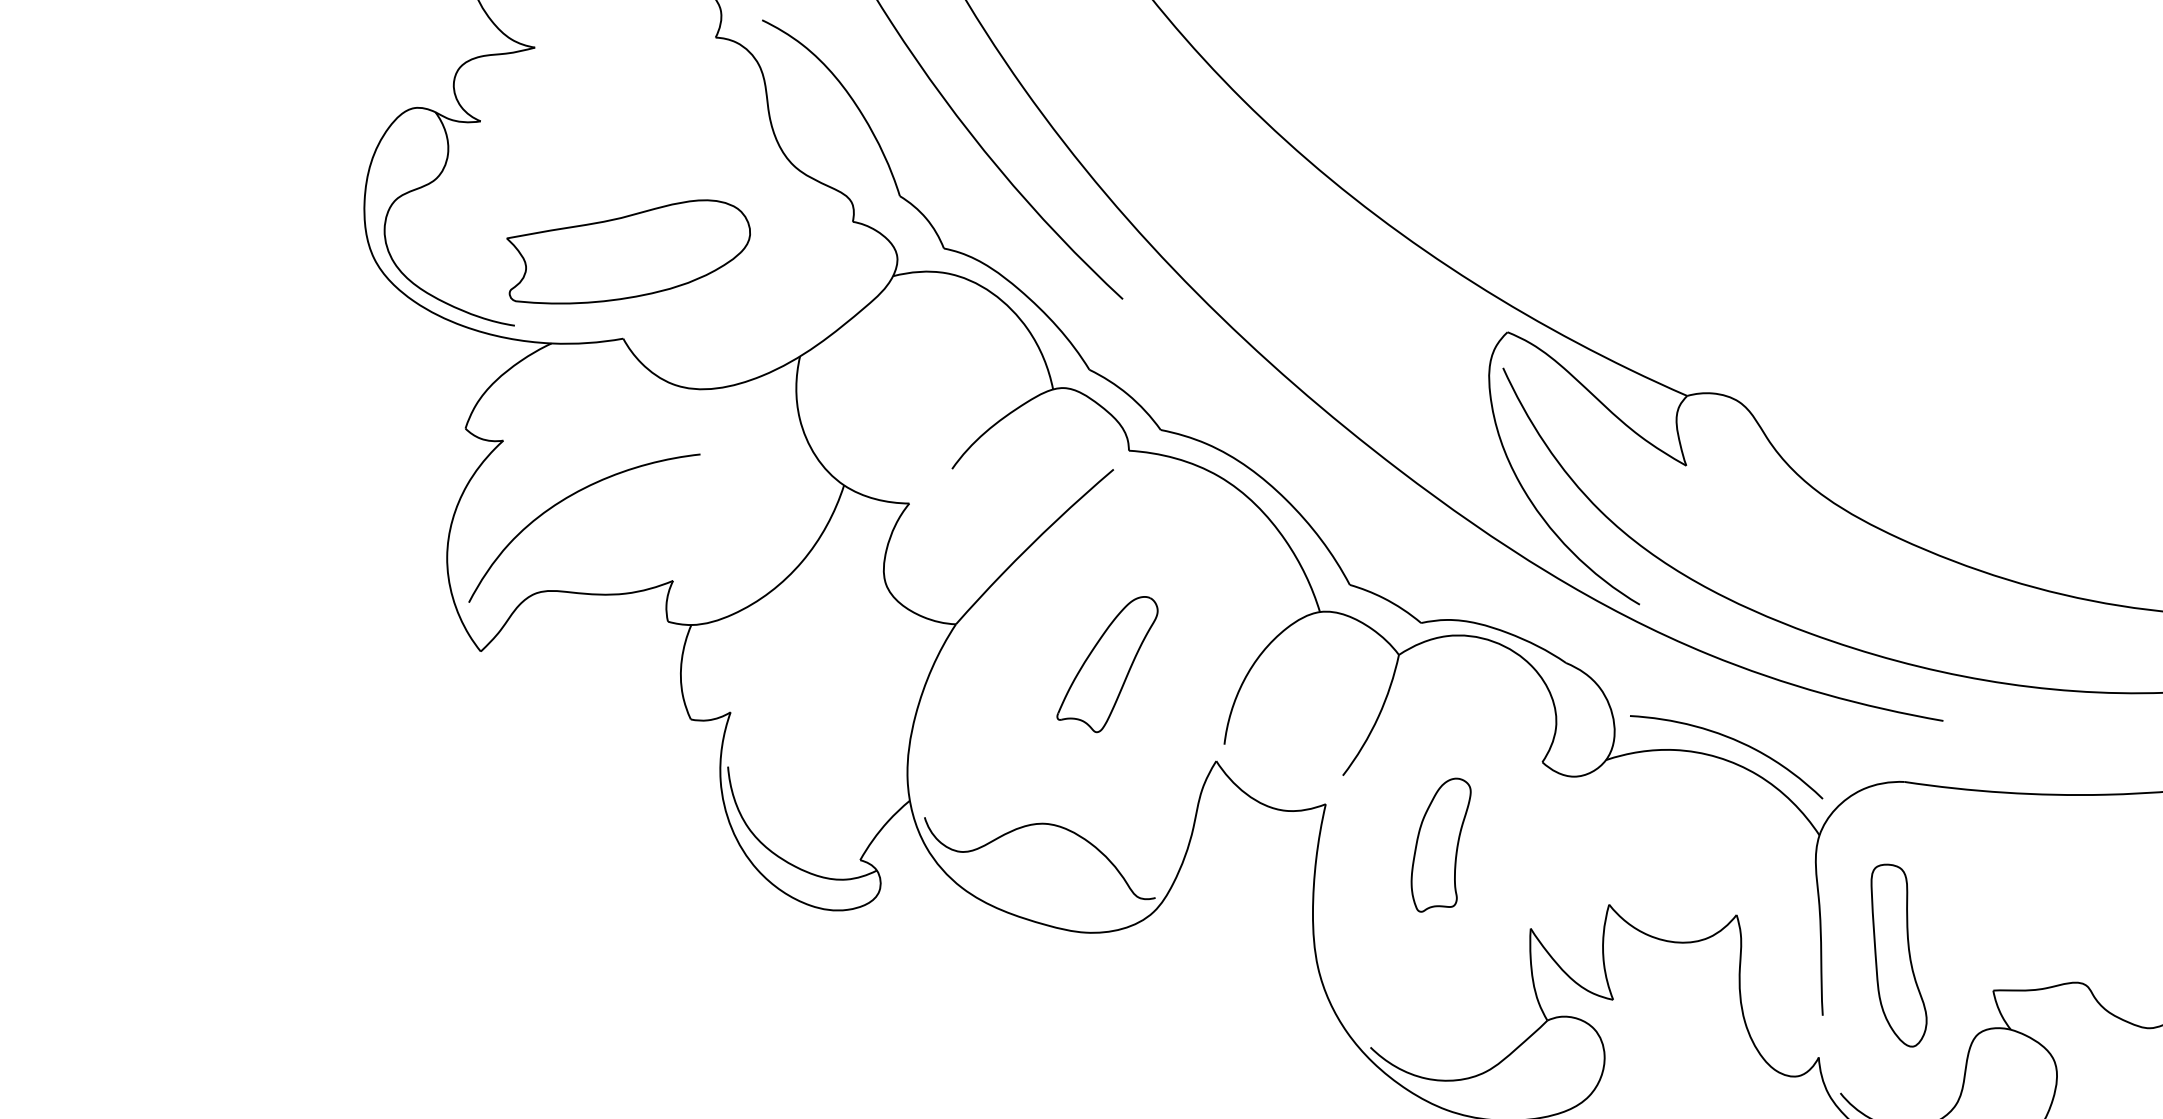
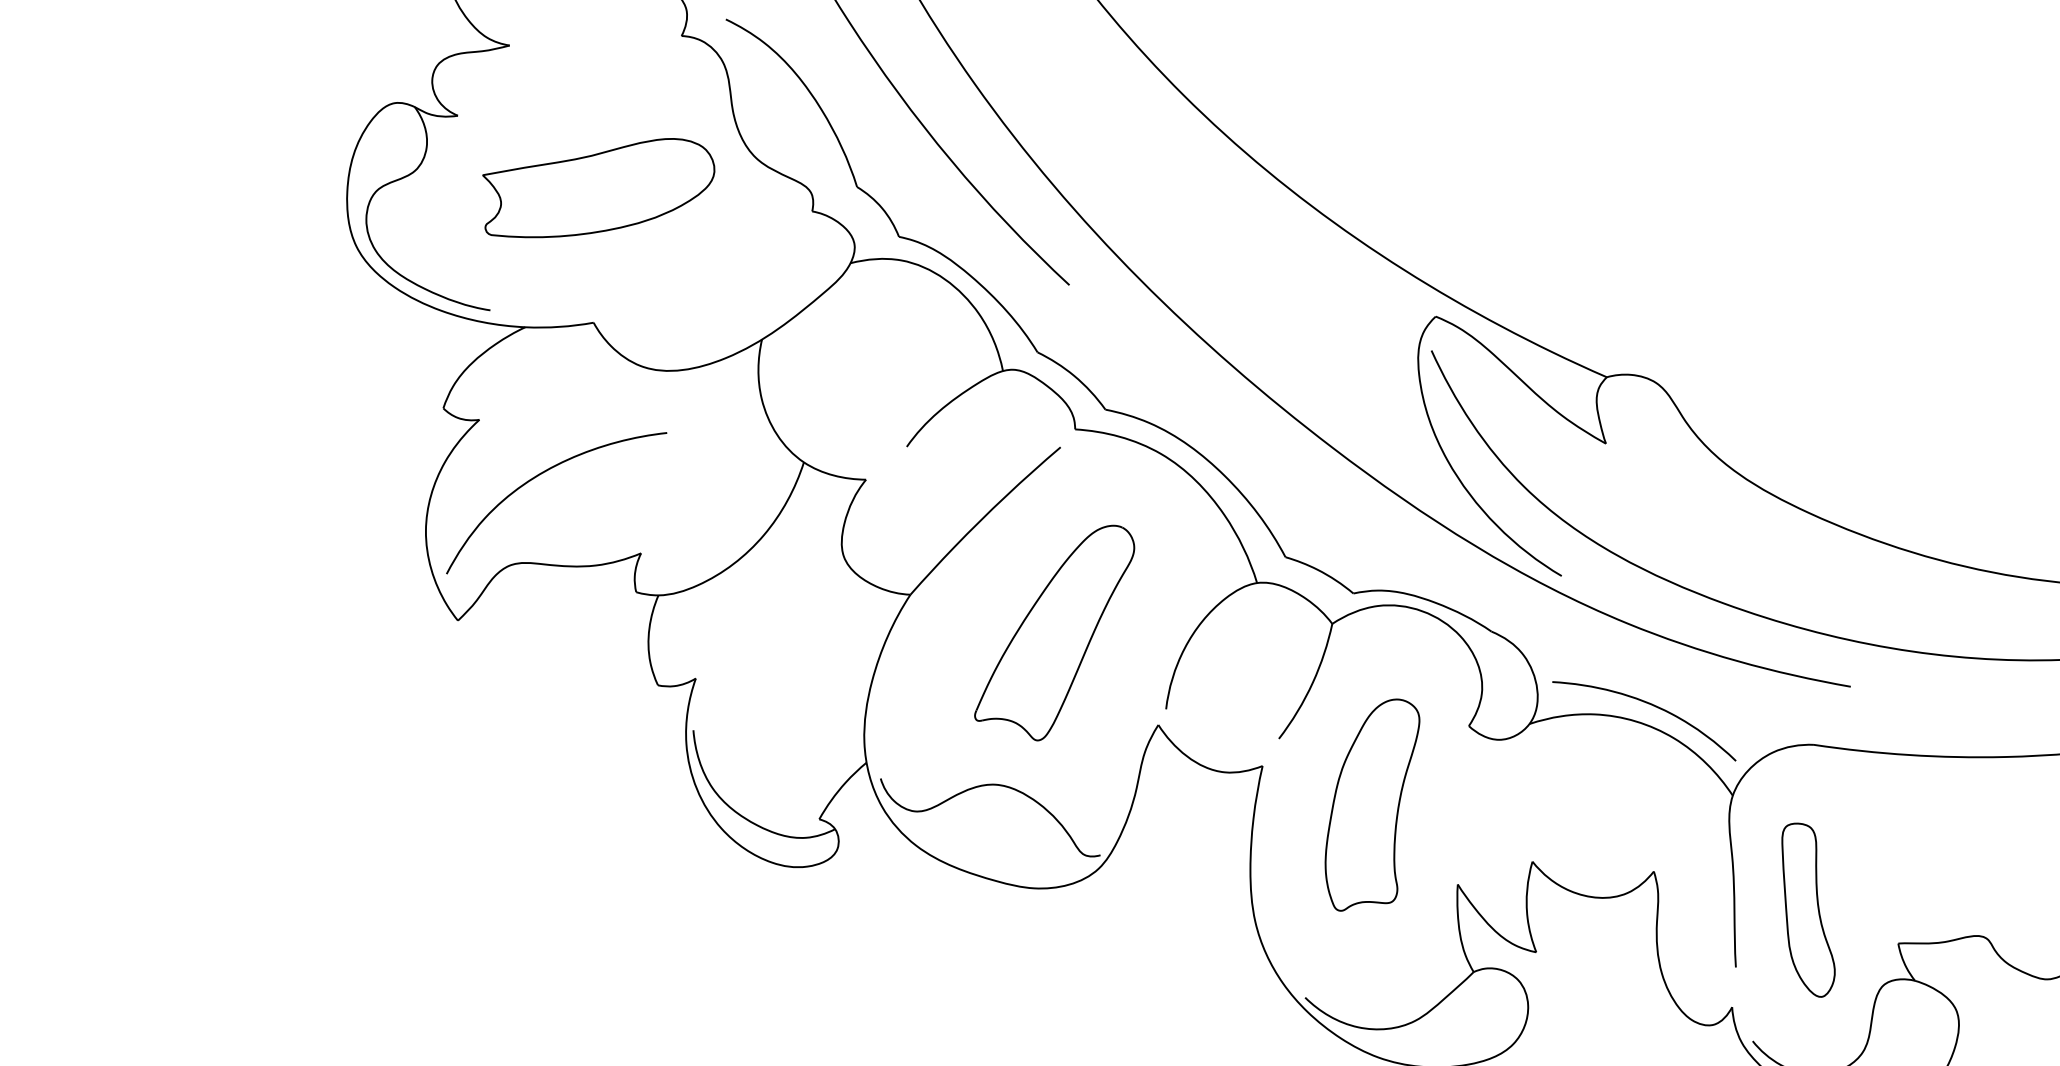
part: (628, 252) -> (598, 188), moved
part: (1107, 663) -> (1054, 632), size x1.67
part: (1441, 844) -> (1372, 804), size x1.67

